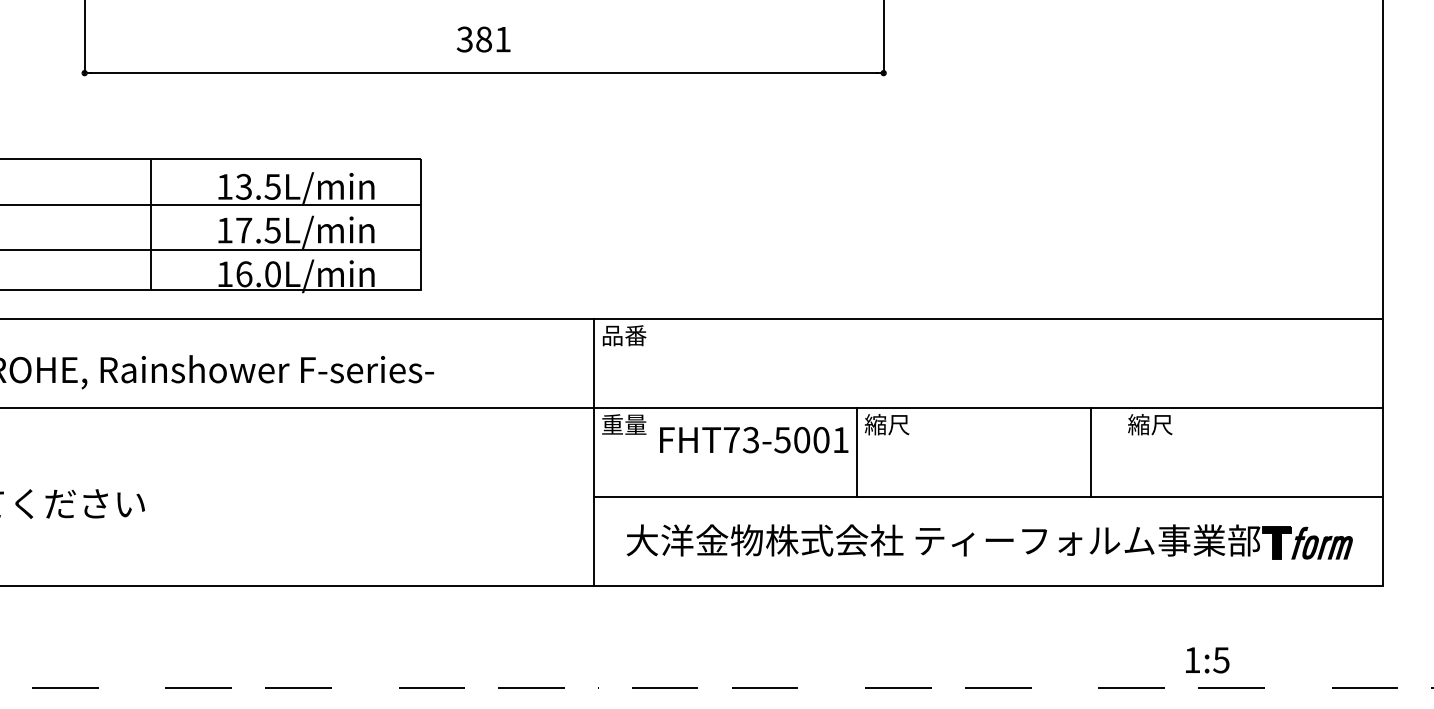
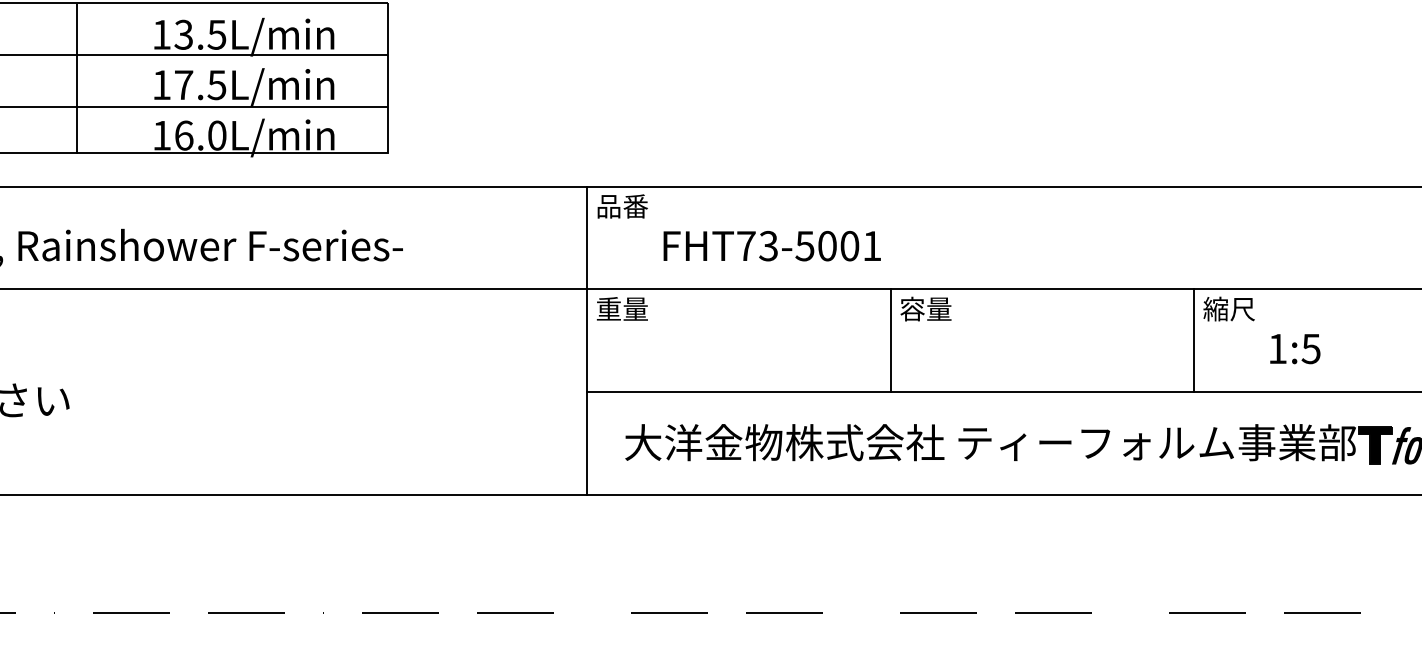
text: (886, 424) -> (924, 308), 縮尺 -> 容量
text: (754, 440) -> (772, 246), moved
line: (1090, 451) -> (1193, 340), moved
text: (1207, 660) -> (1295, 349), moved

